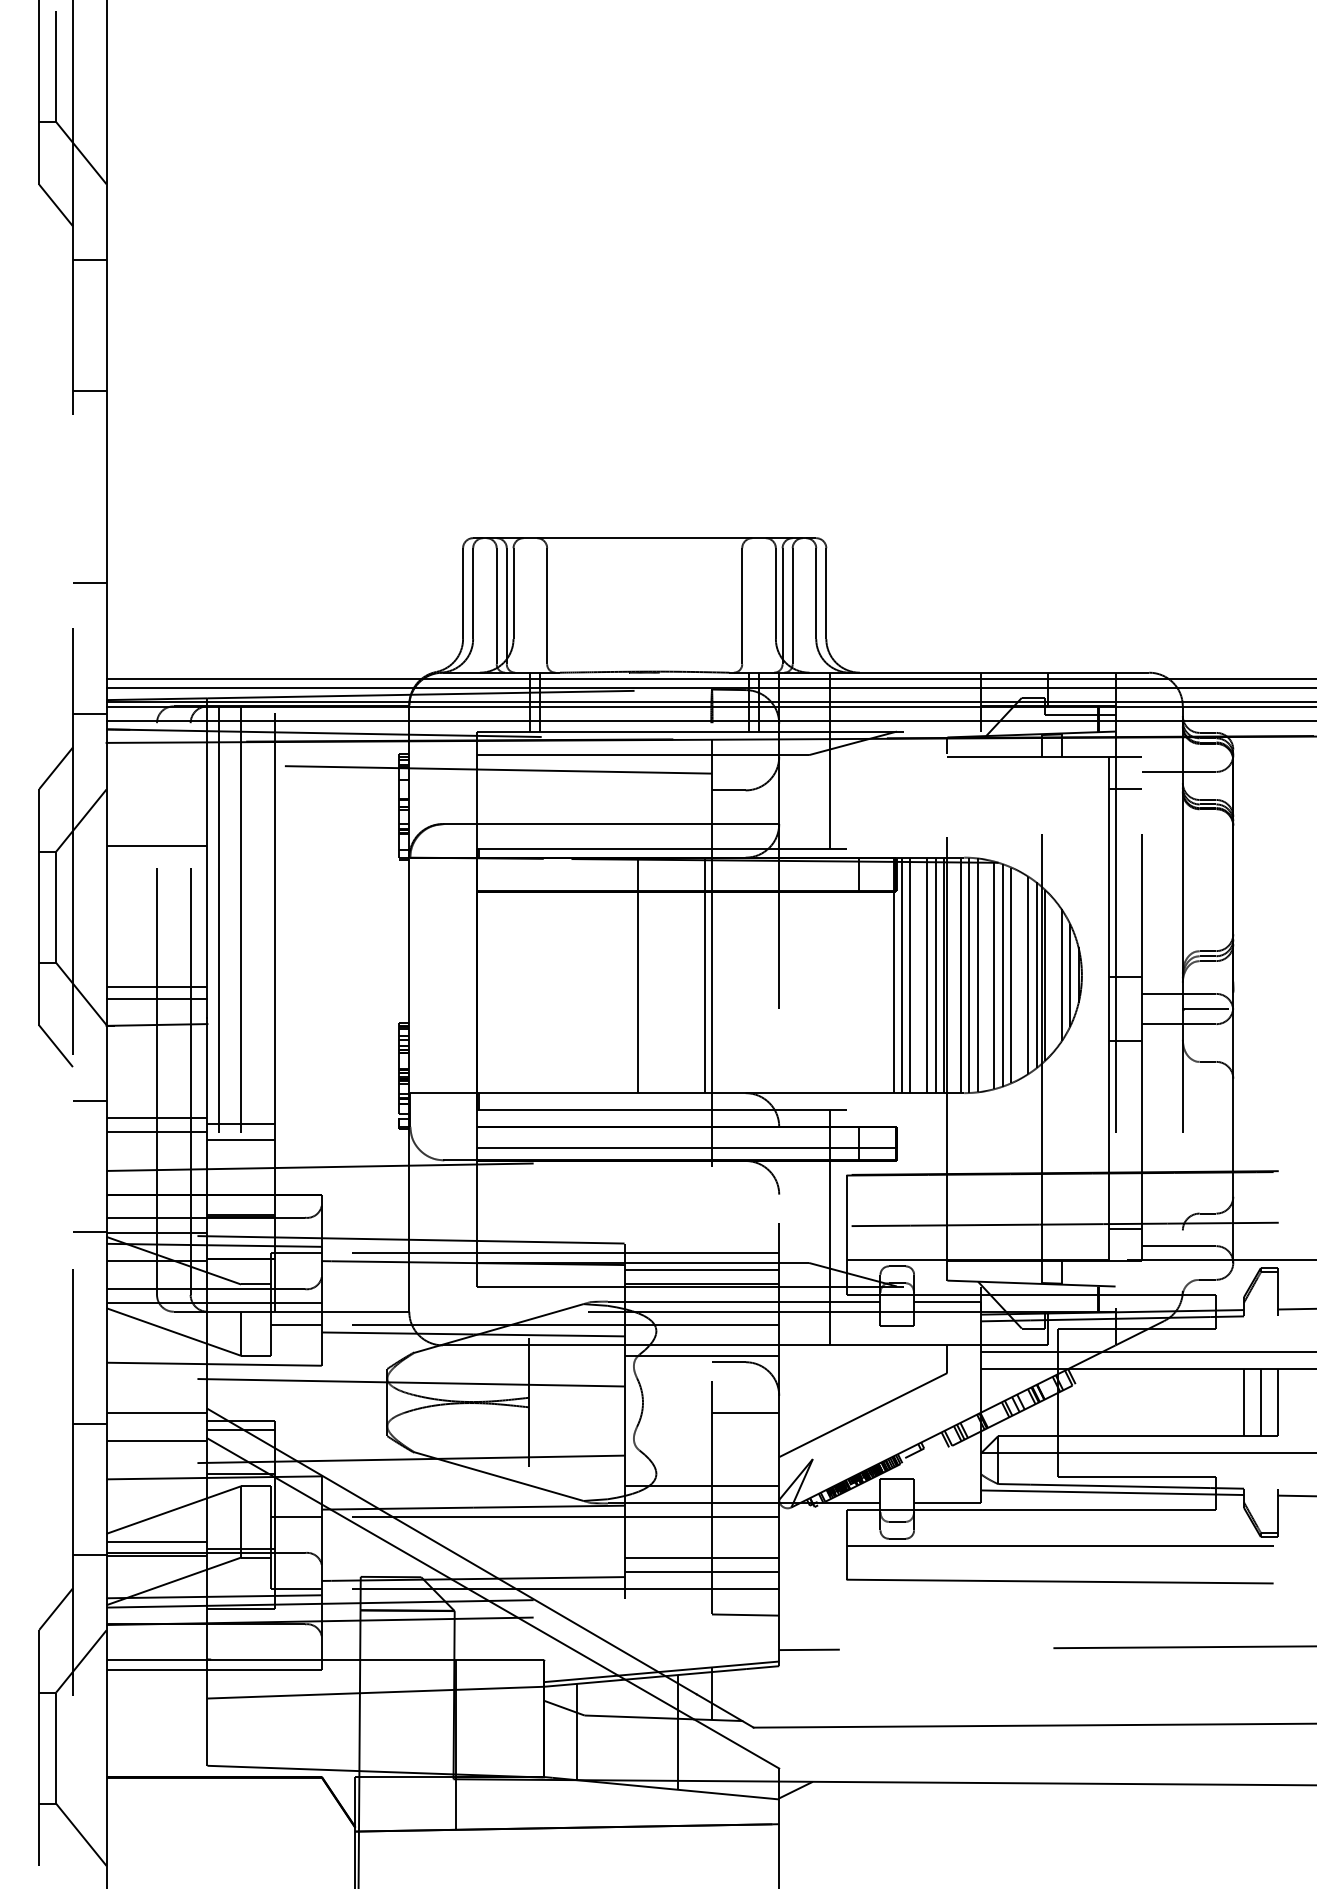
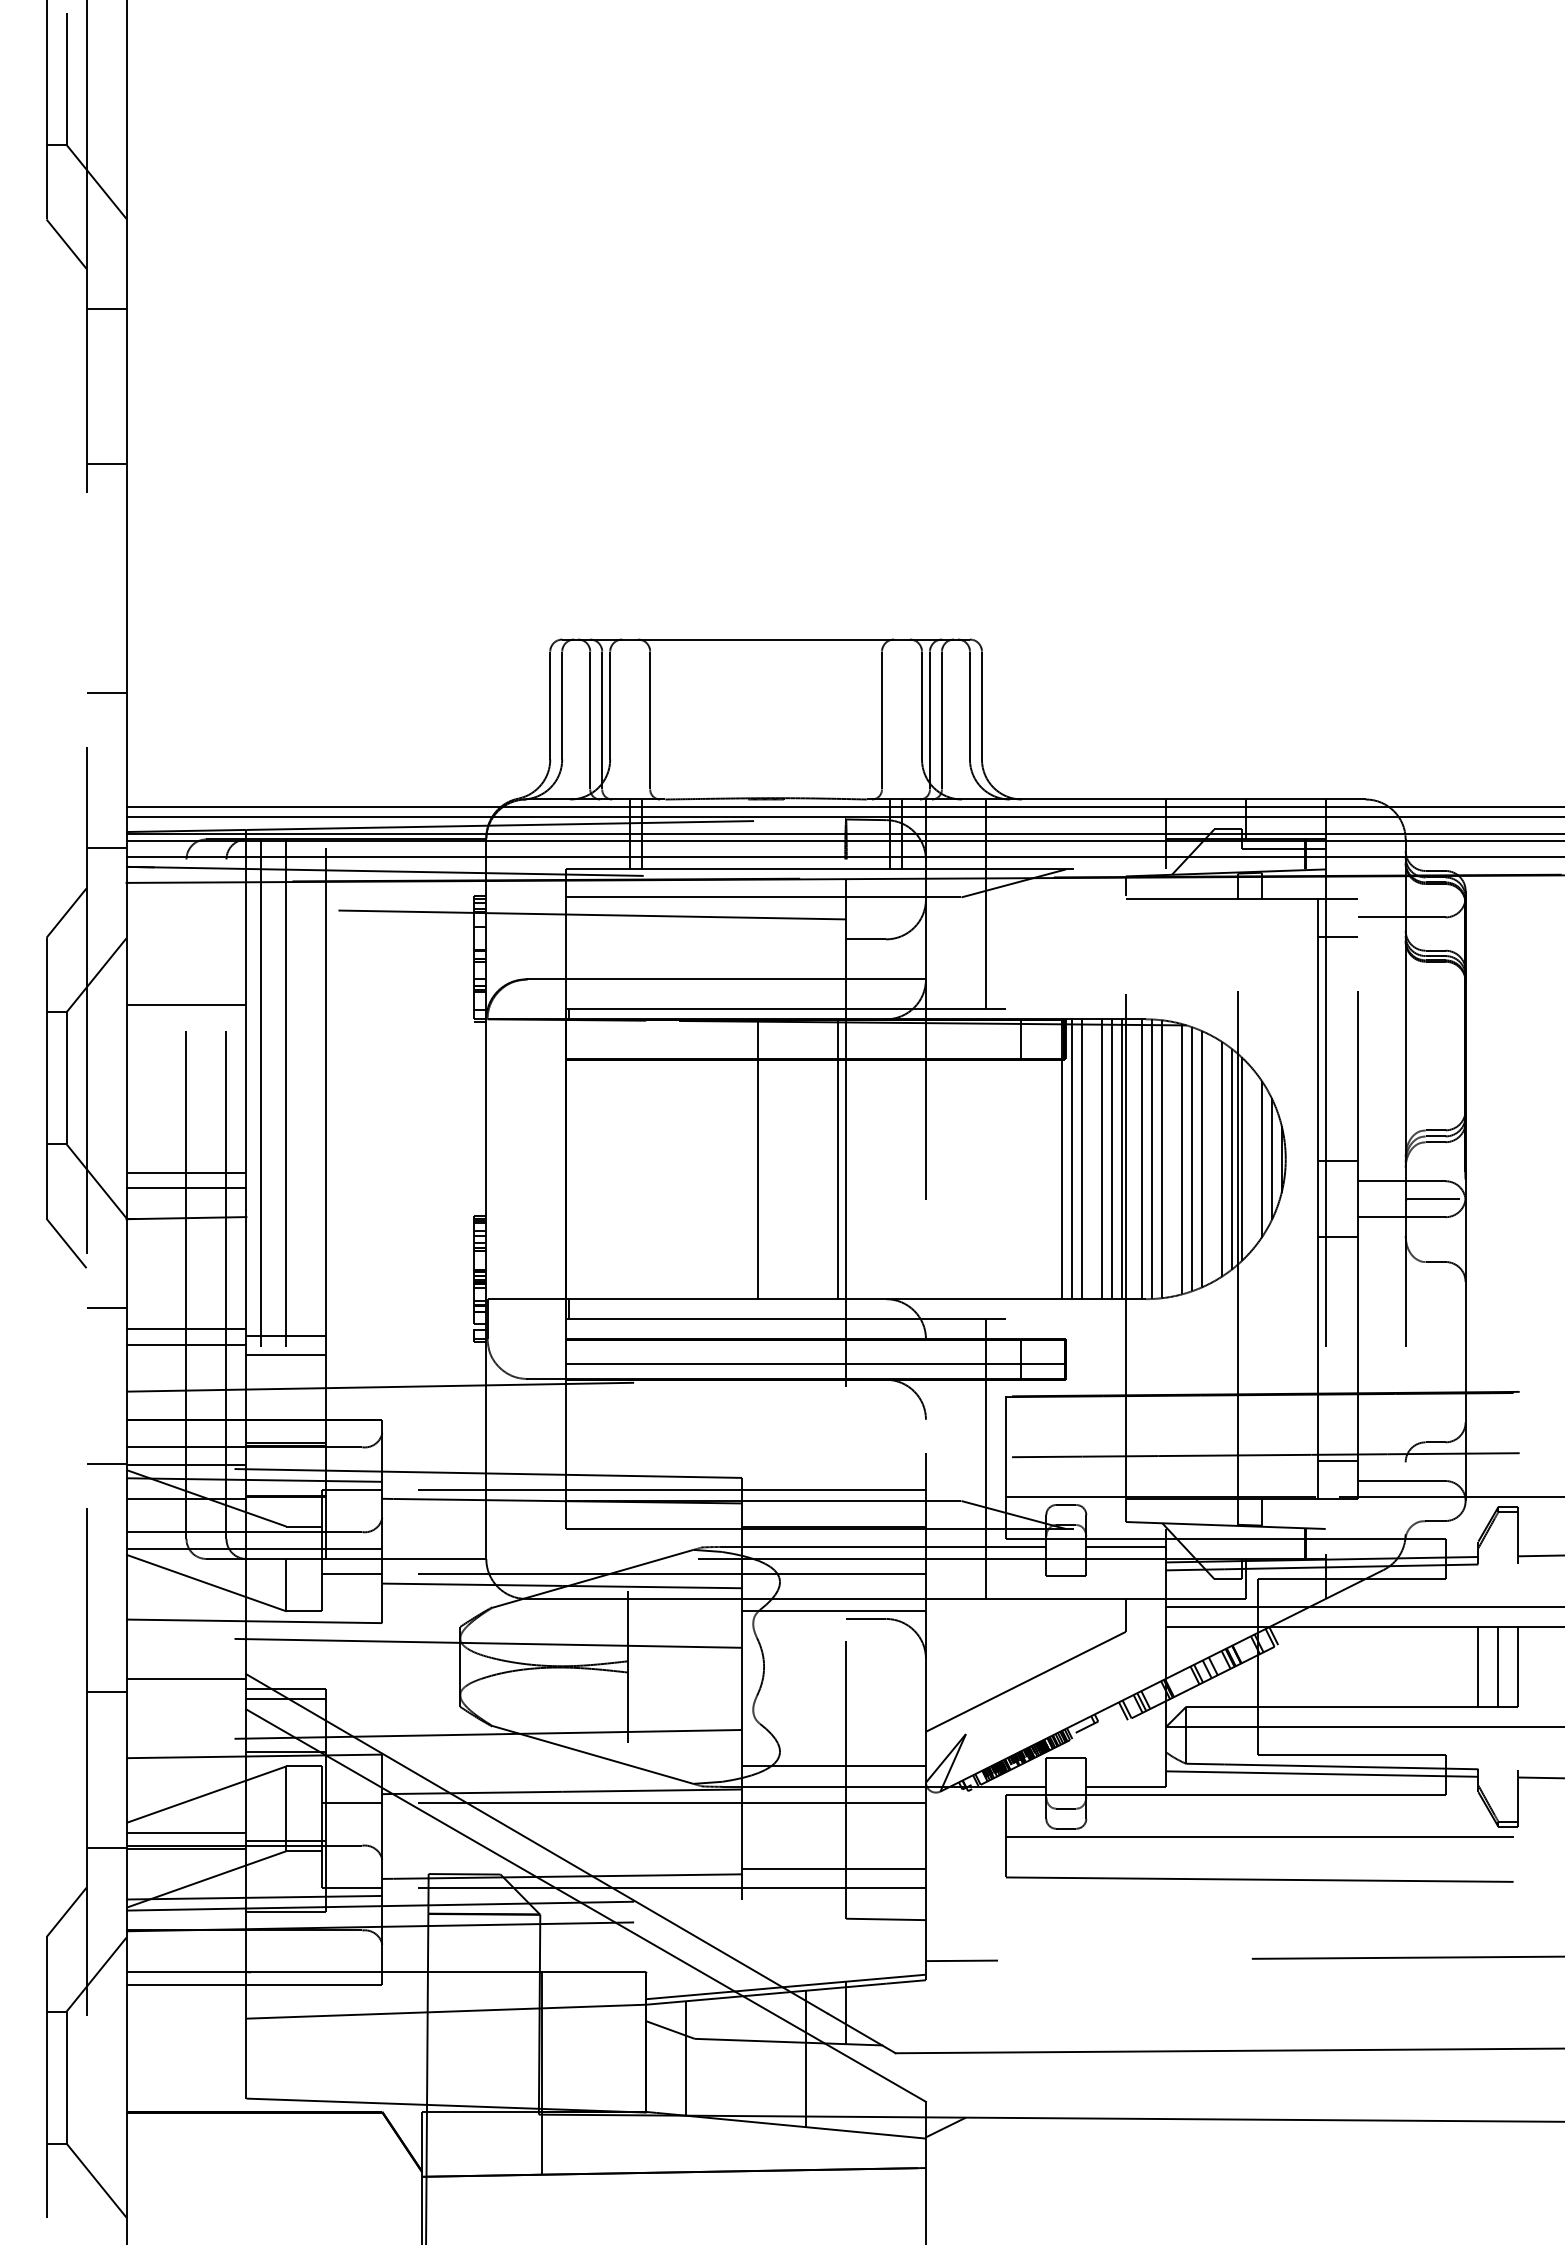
line: (701, 1269) -> (833, 1508), removed
line: (745, 1412) -> (885, 1678), removed
line: (156, 1441) -> (185, 1713), removed
line: (701, 1557) -> (833, 1851), removed

